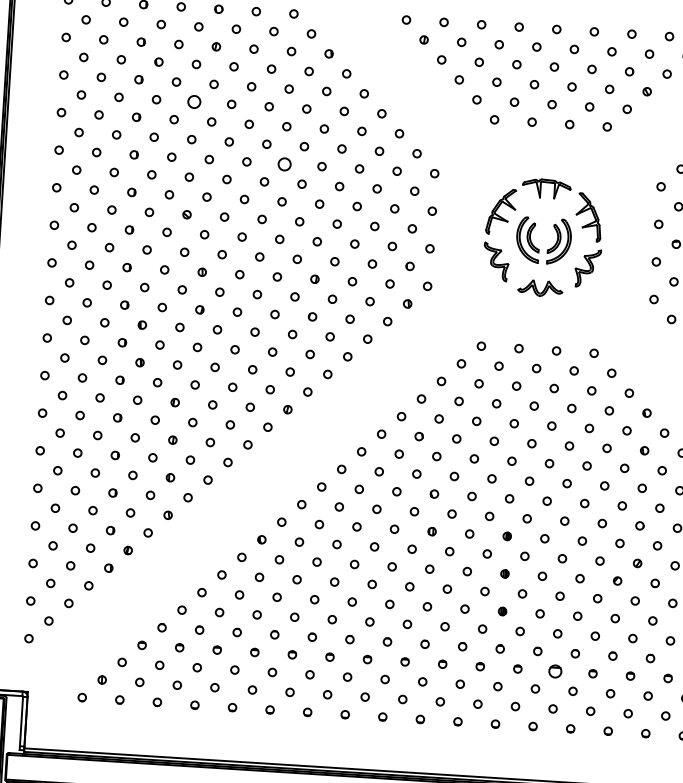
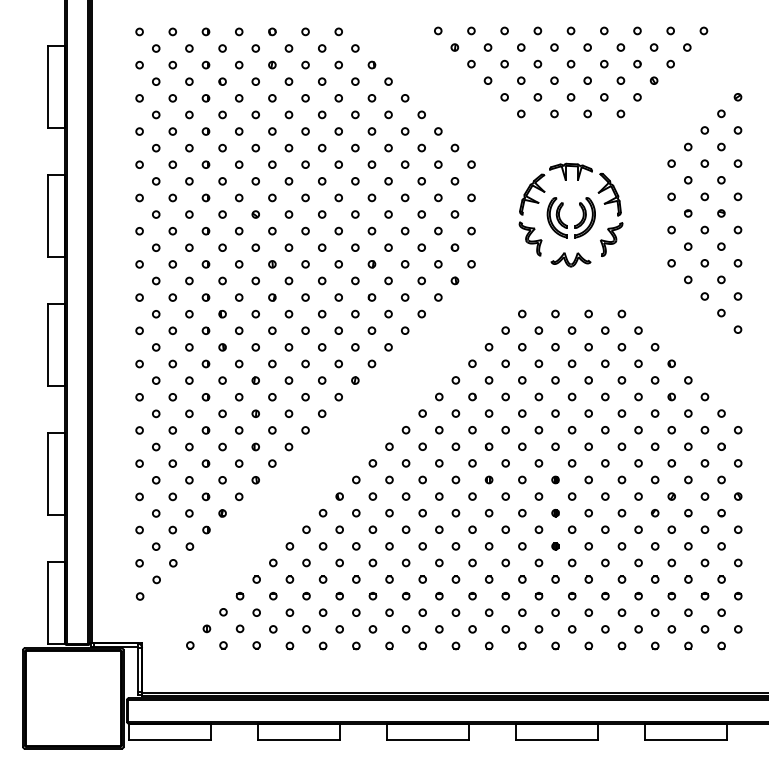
circle: (193, 101) -> (255, 114), size x0.62
circle: (284, 164) -> (338, 164), size x0.62
part: (555, 670) -> (605, 595), size x0.62

